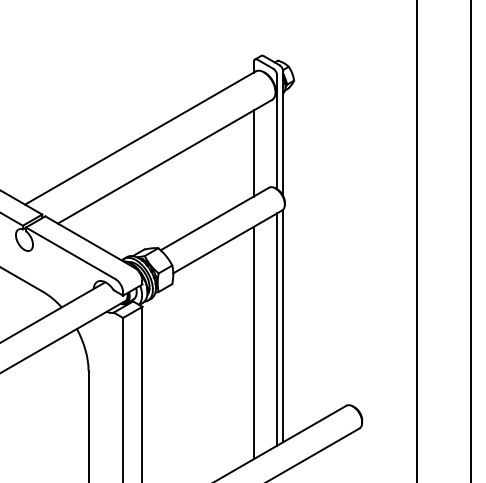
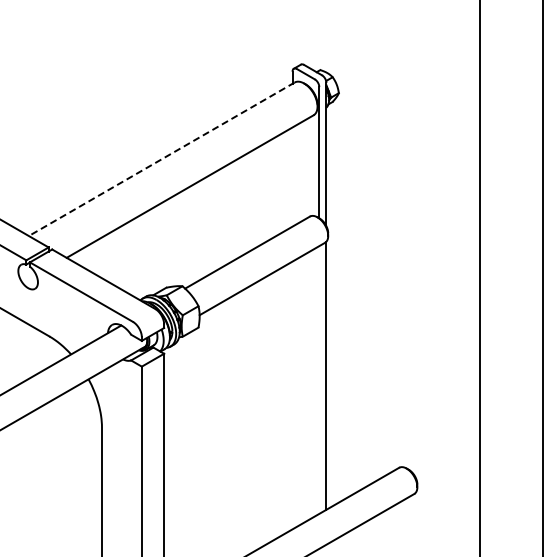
line: (140, 138) -> (161, 159), solid -> dashed
line: (253, 152) -> (292, 176), removed
line: (277, 329) -> (319, 379), removed
line: (253, 343) -> (292, 395), removed

